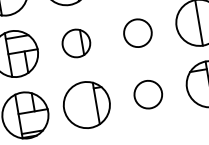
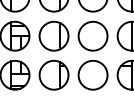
circle: (136, 32) -> (92, 35), size x1.67
part: (75, 42) -> (53, 35), size x1.67
circle: (147, 93) -> (92, 74), size x1.67

